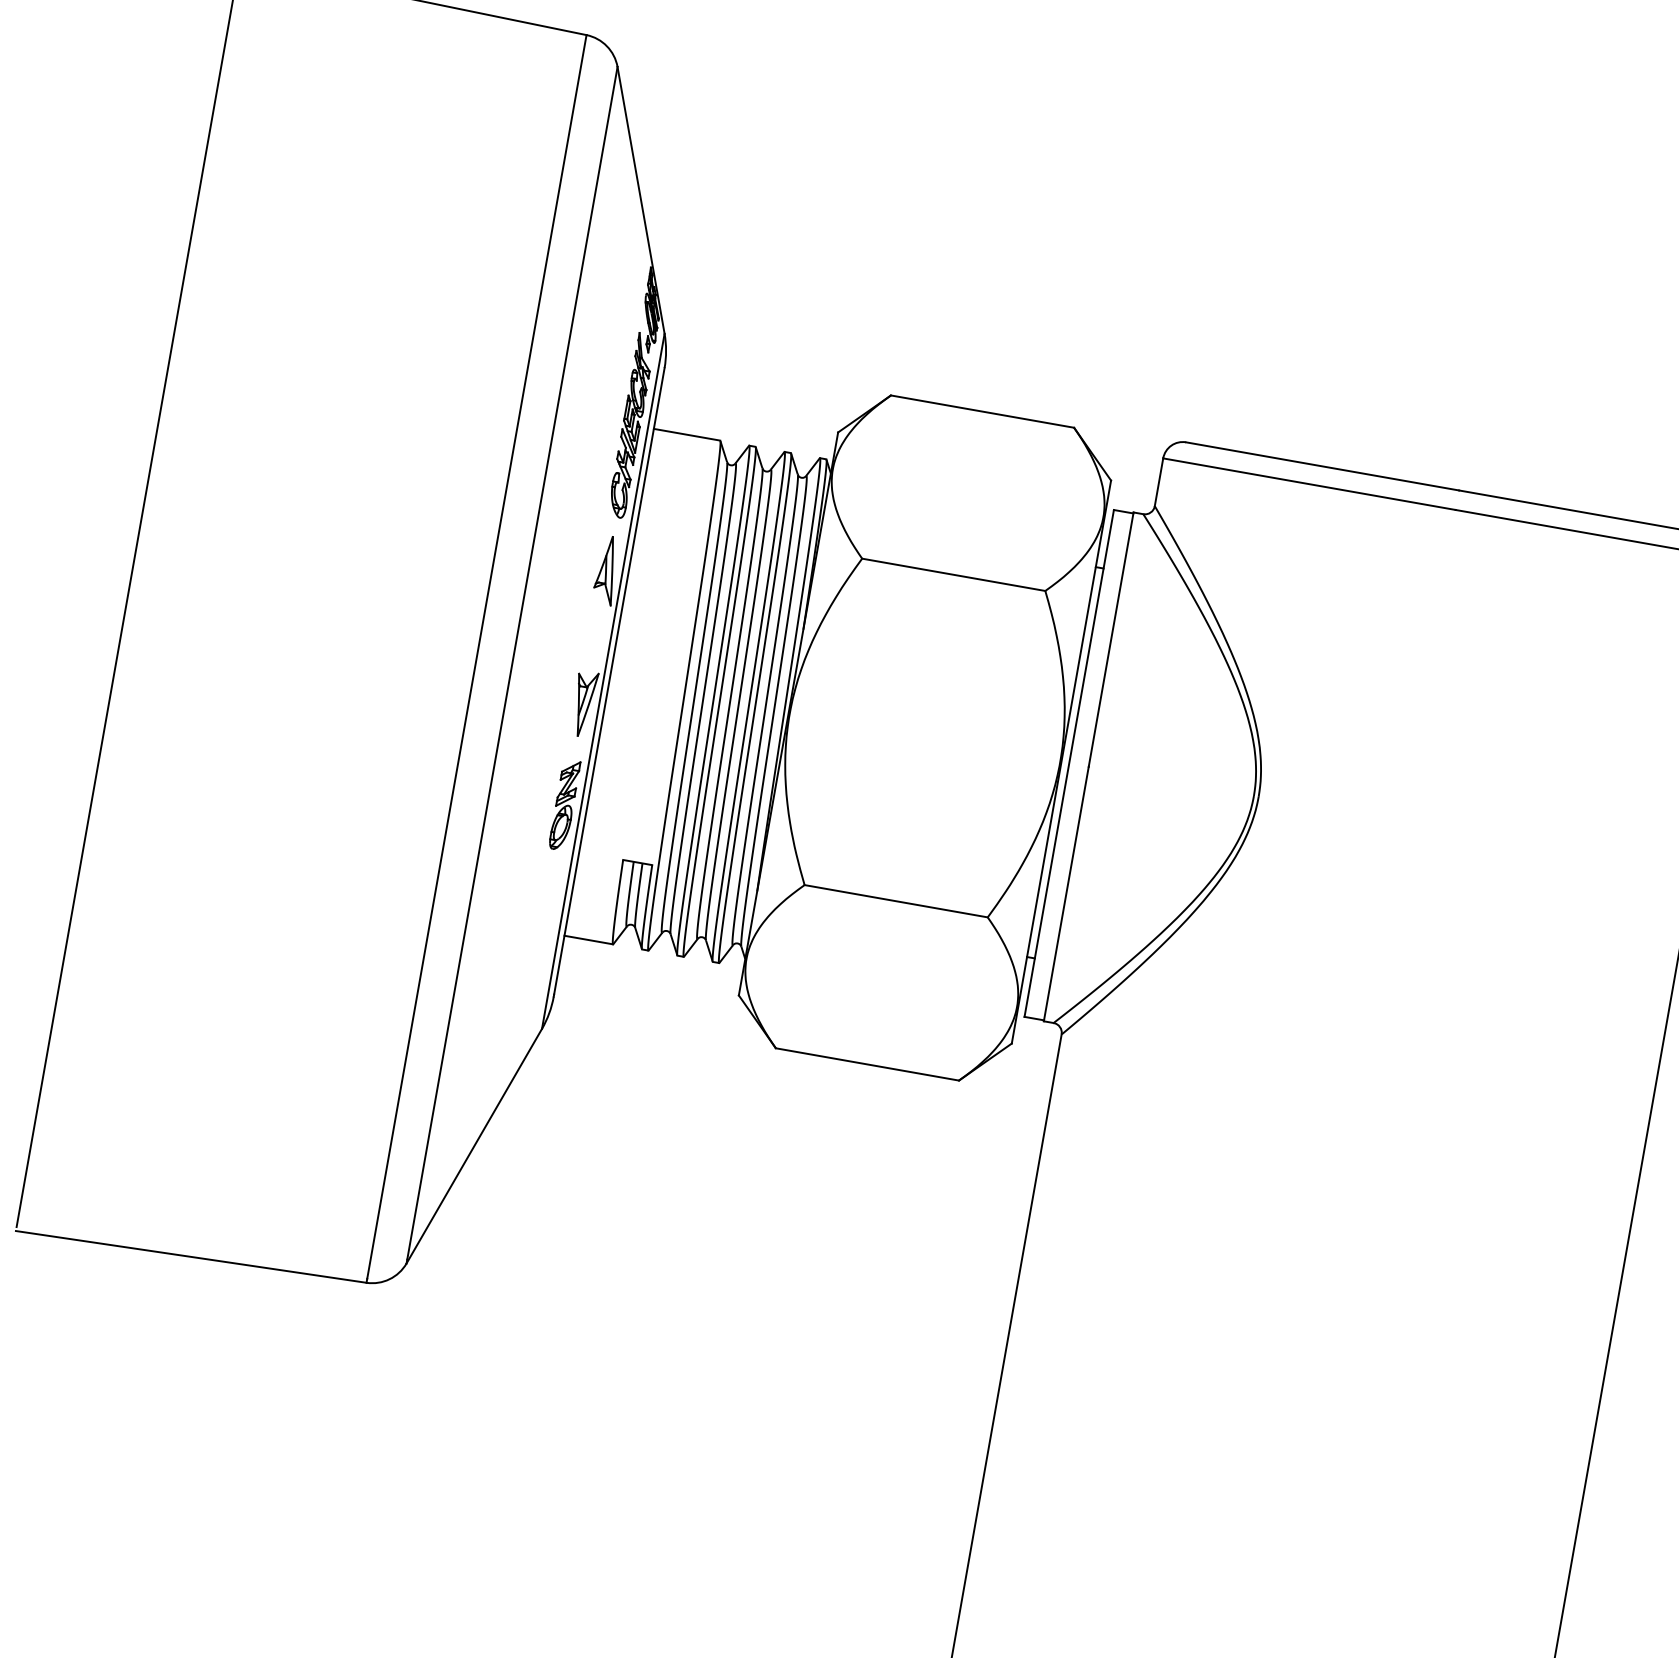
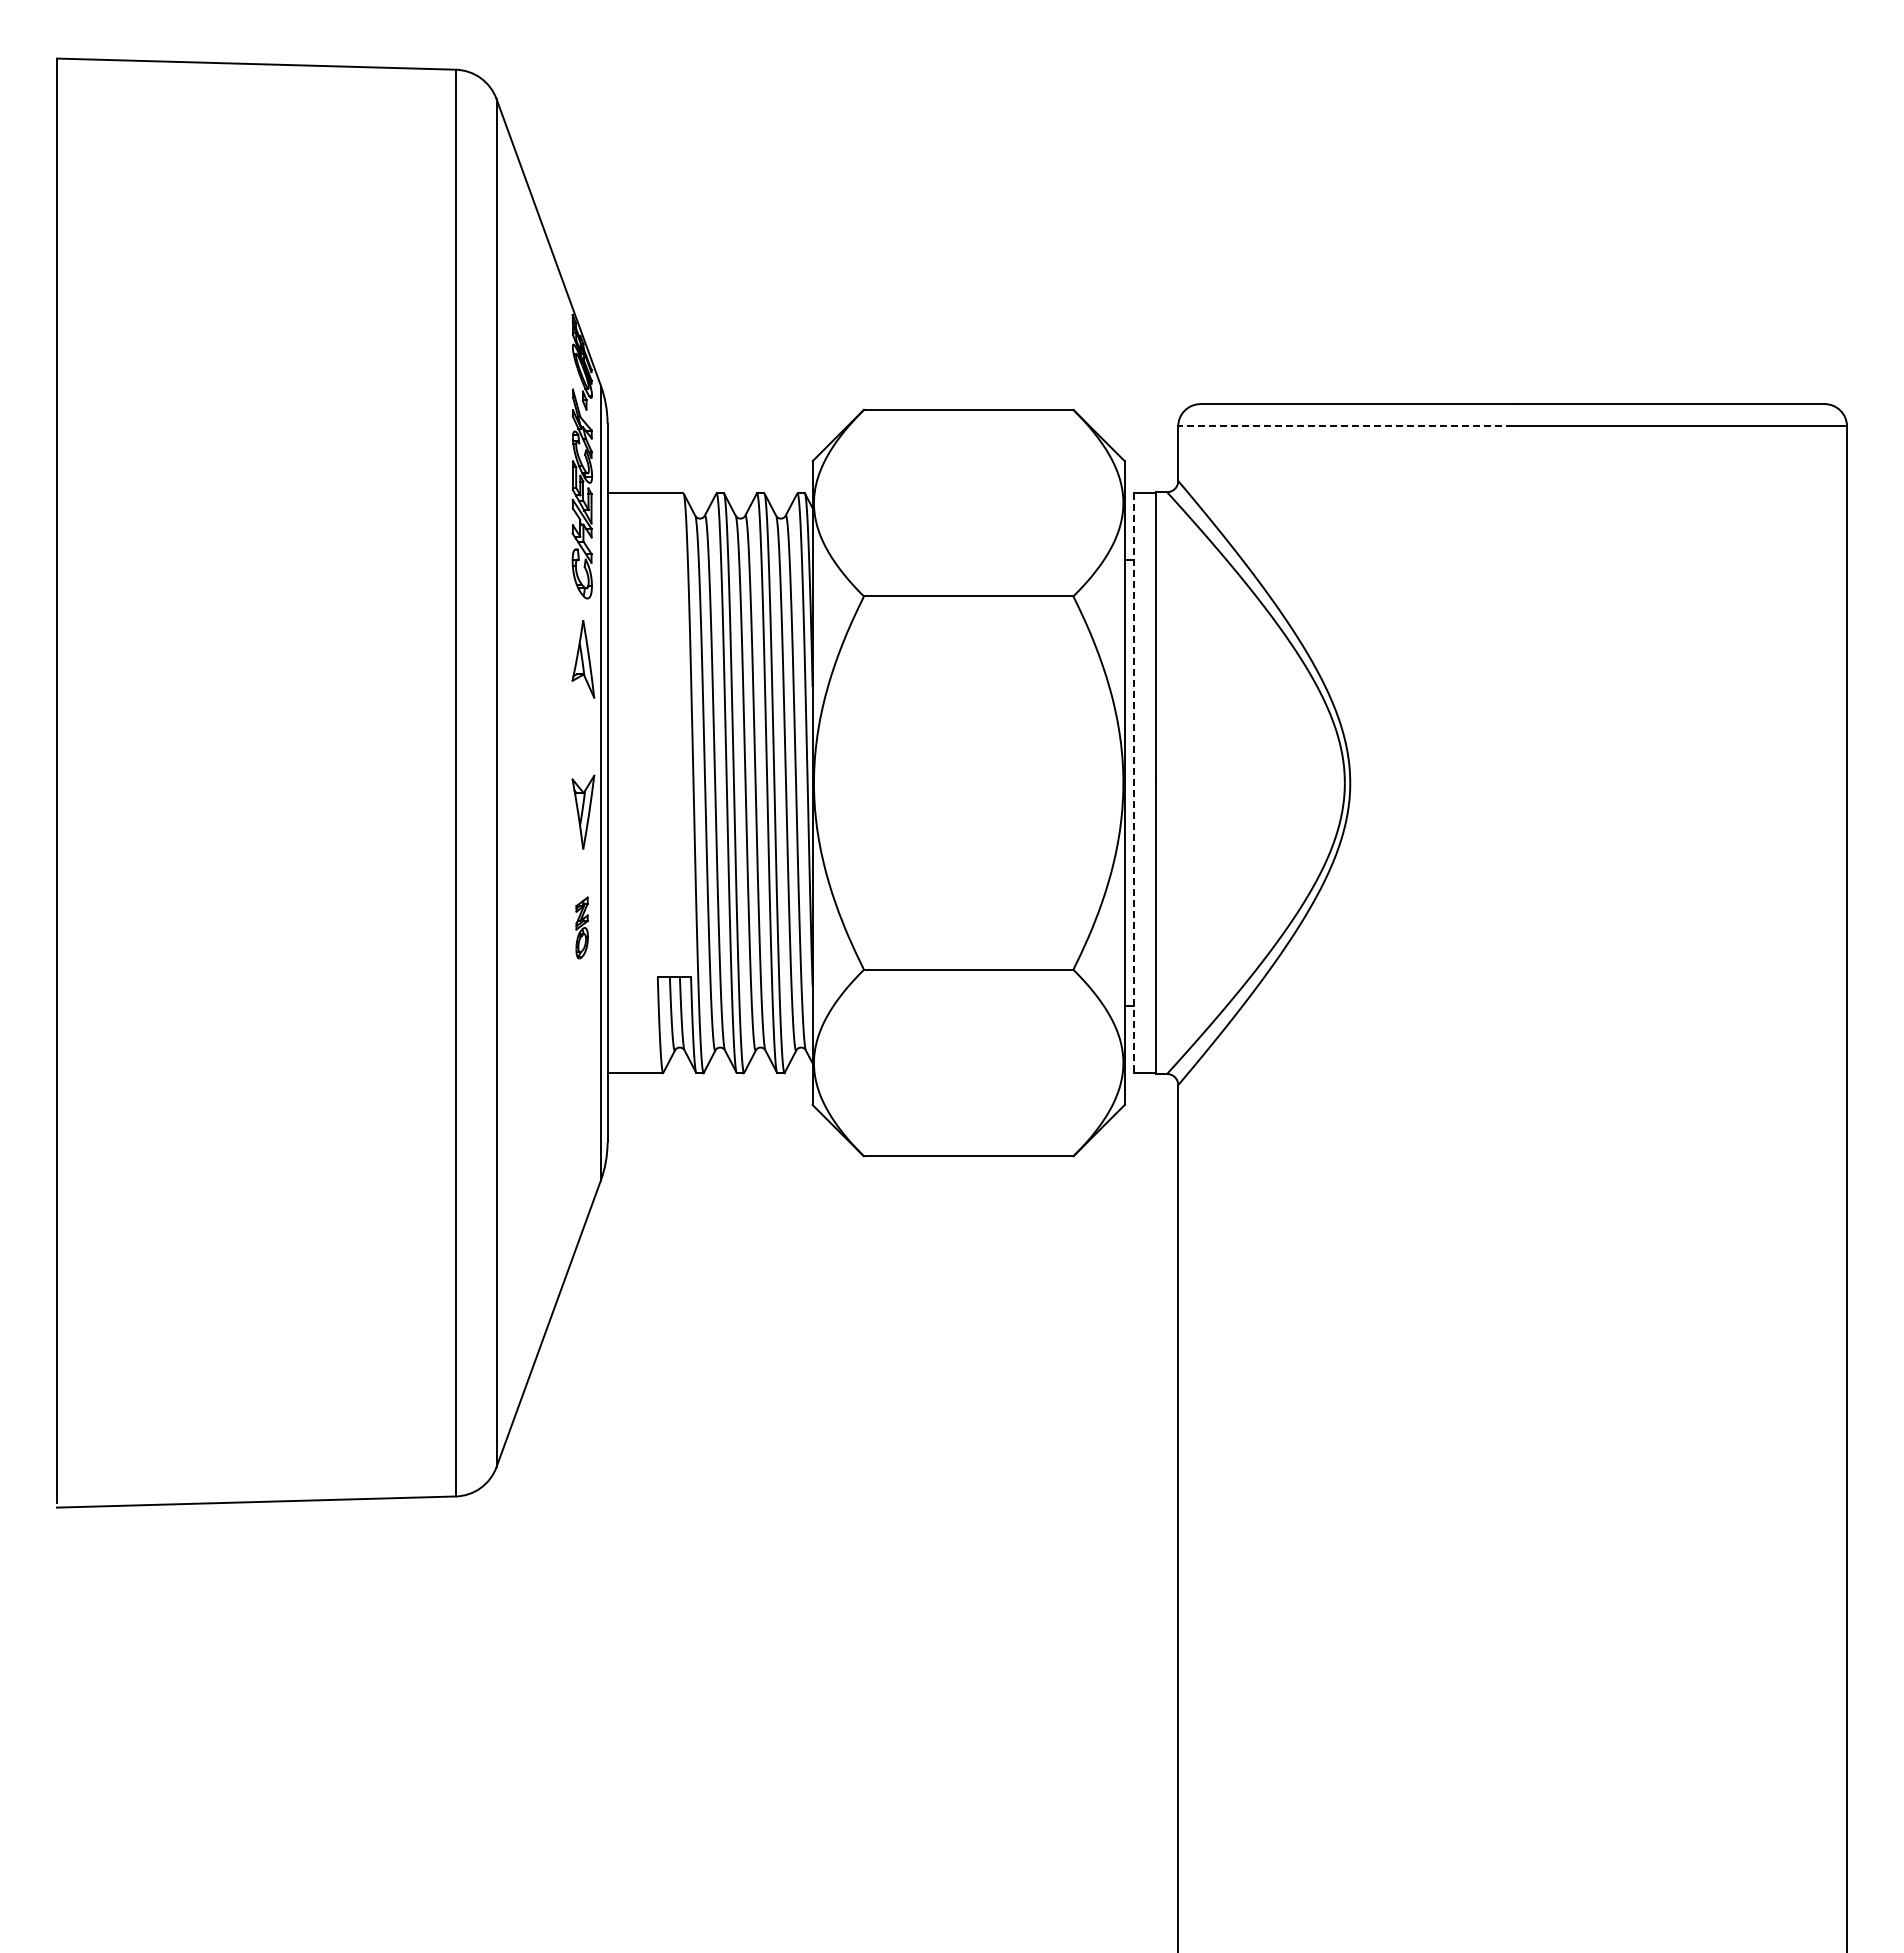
line: (1308, 484) -> (1344, 426), solid -> dashed
line: (1069, 763) -> (1133, 783), solid -> dashed
part: (564, 804) -> (581, 927), size x0.6

